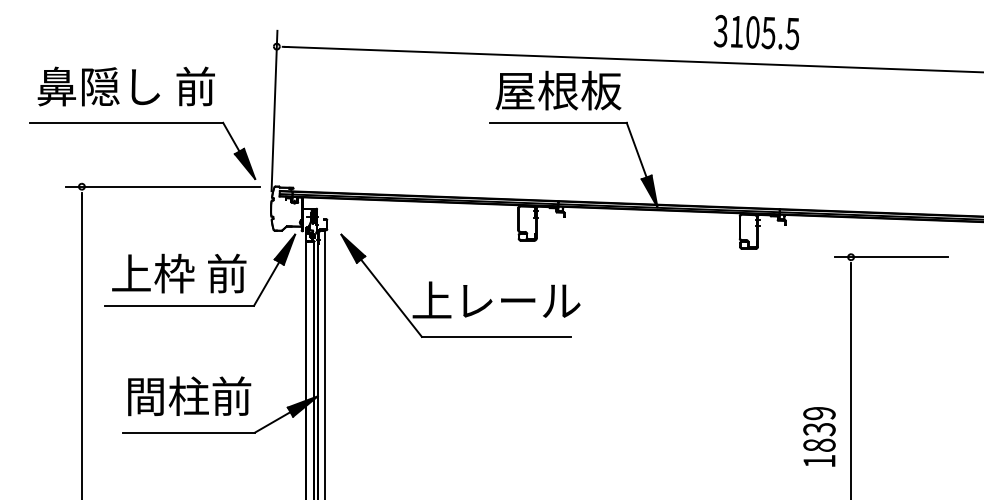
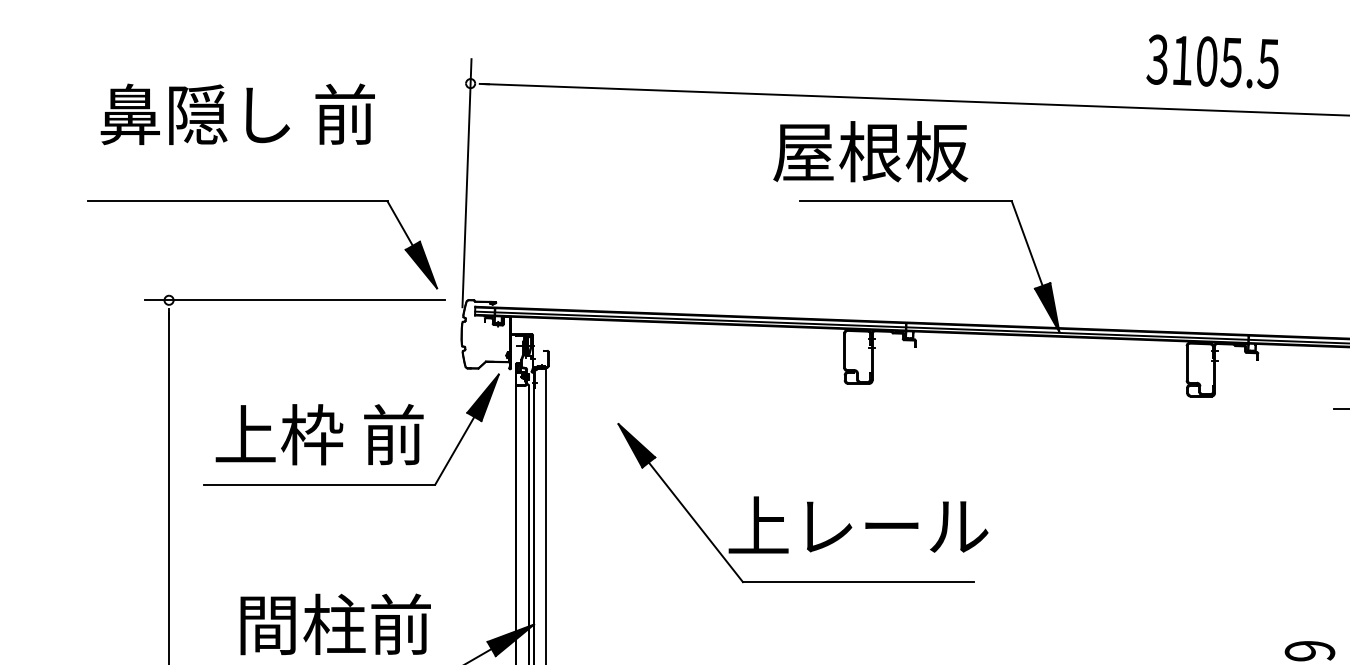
text: (125, 86) -> (236, 114), moved
text: (558, 90) -> (870, 151), moved
part: (460, 285) -> (802, 502), moved

